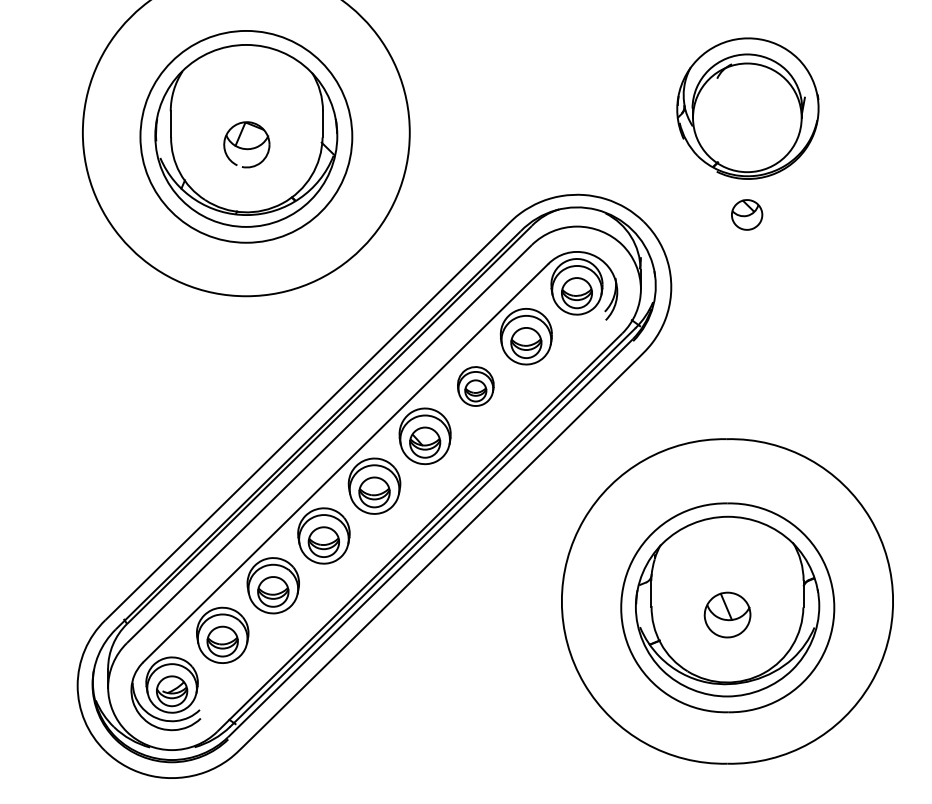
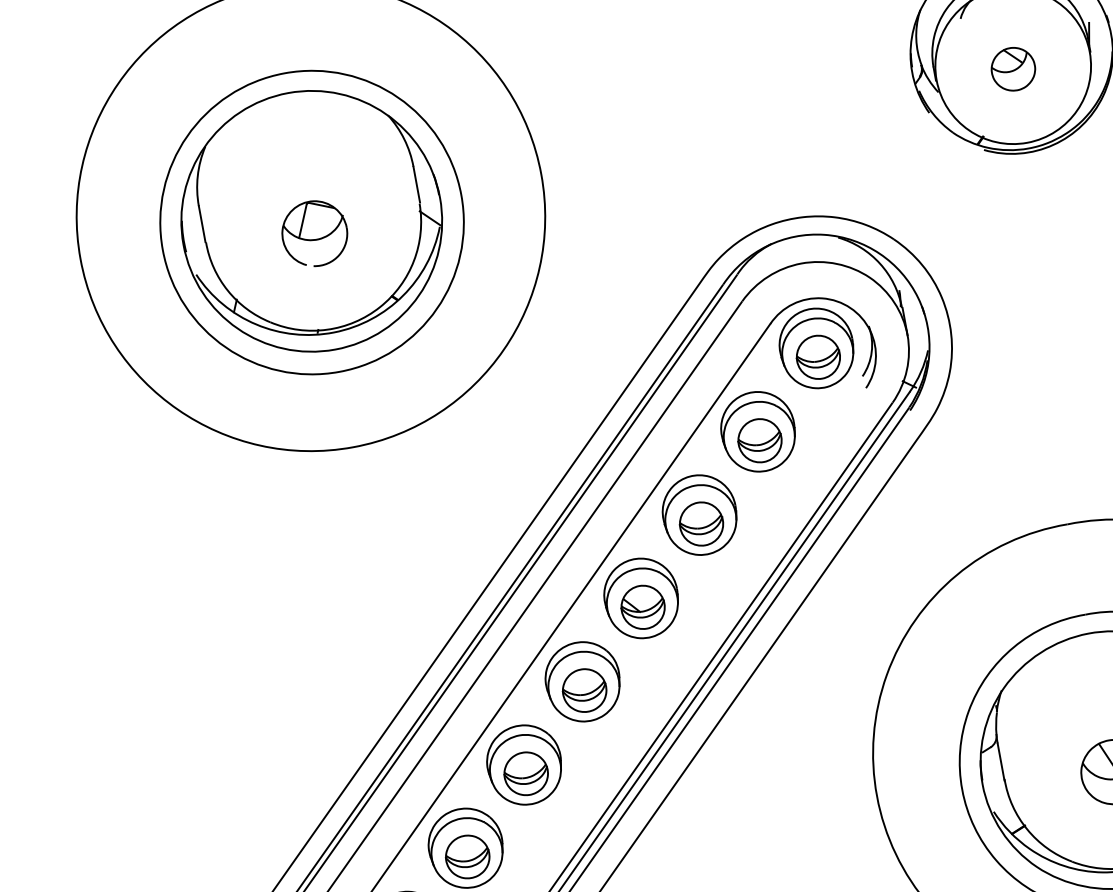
part: (747, 214) -> (1013, 68), moved
part: (475, 386) -> (699, 515), size x1.43

